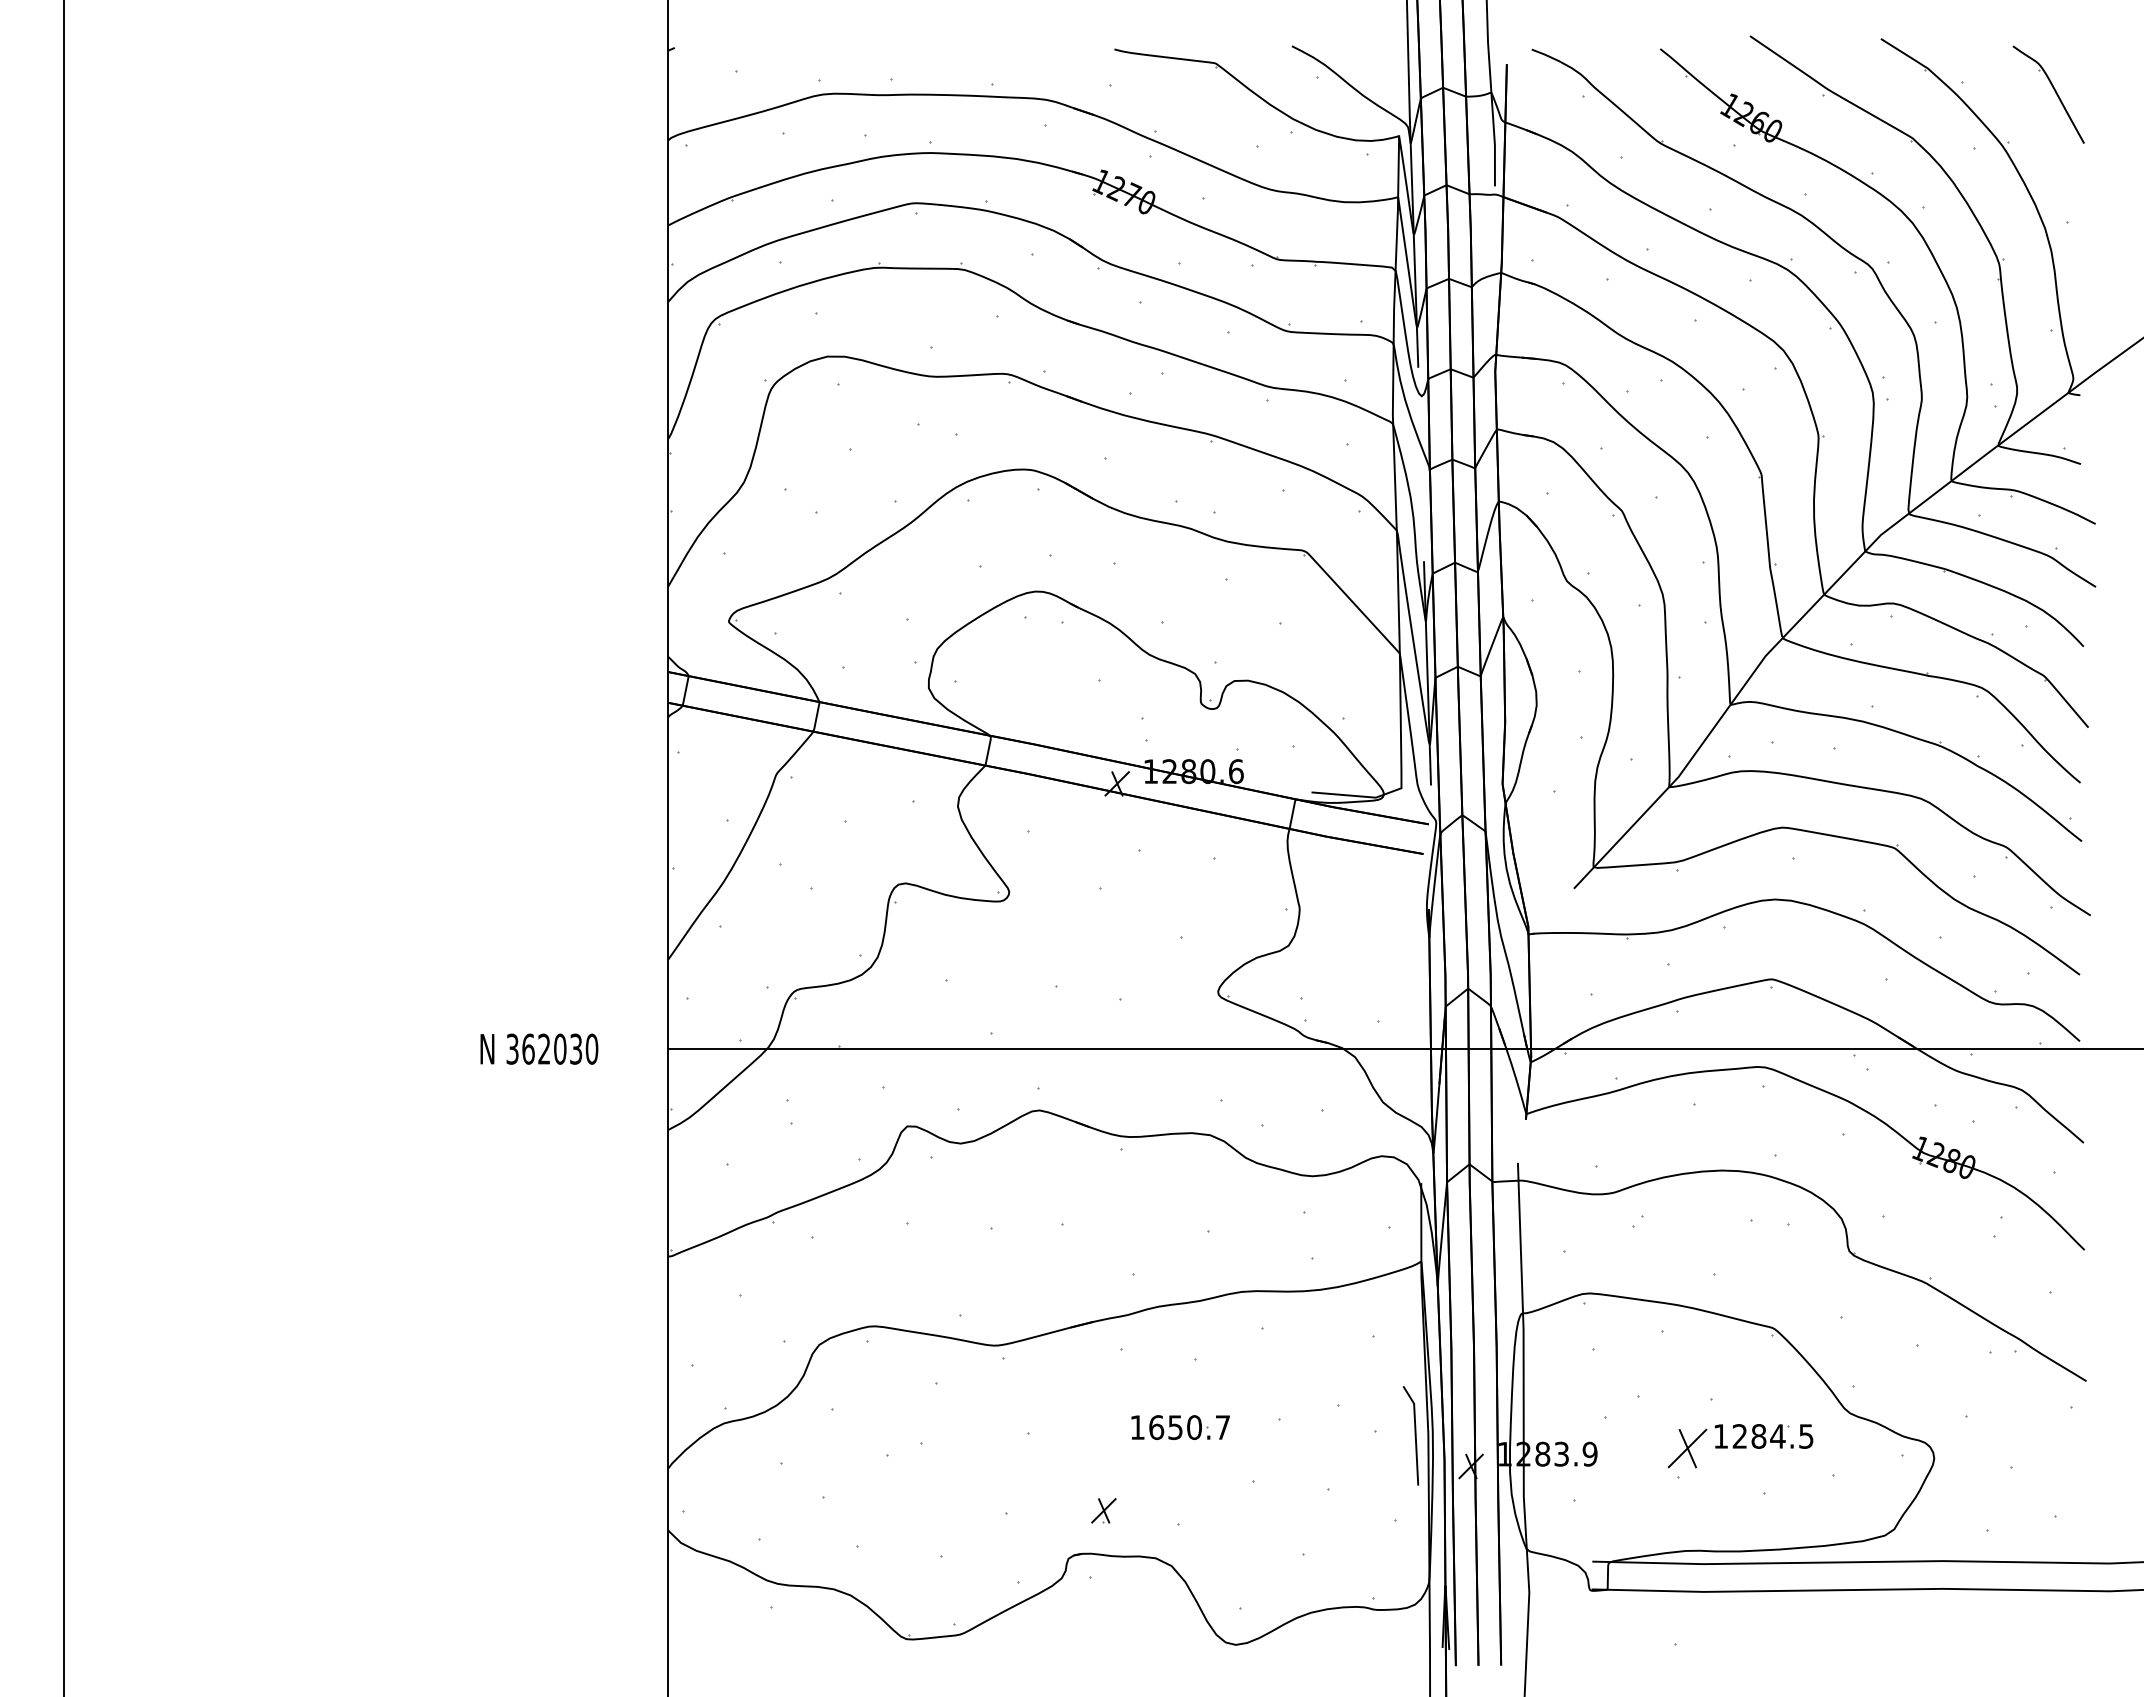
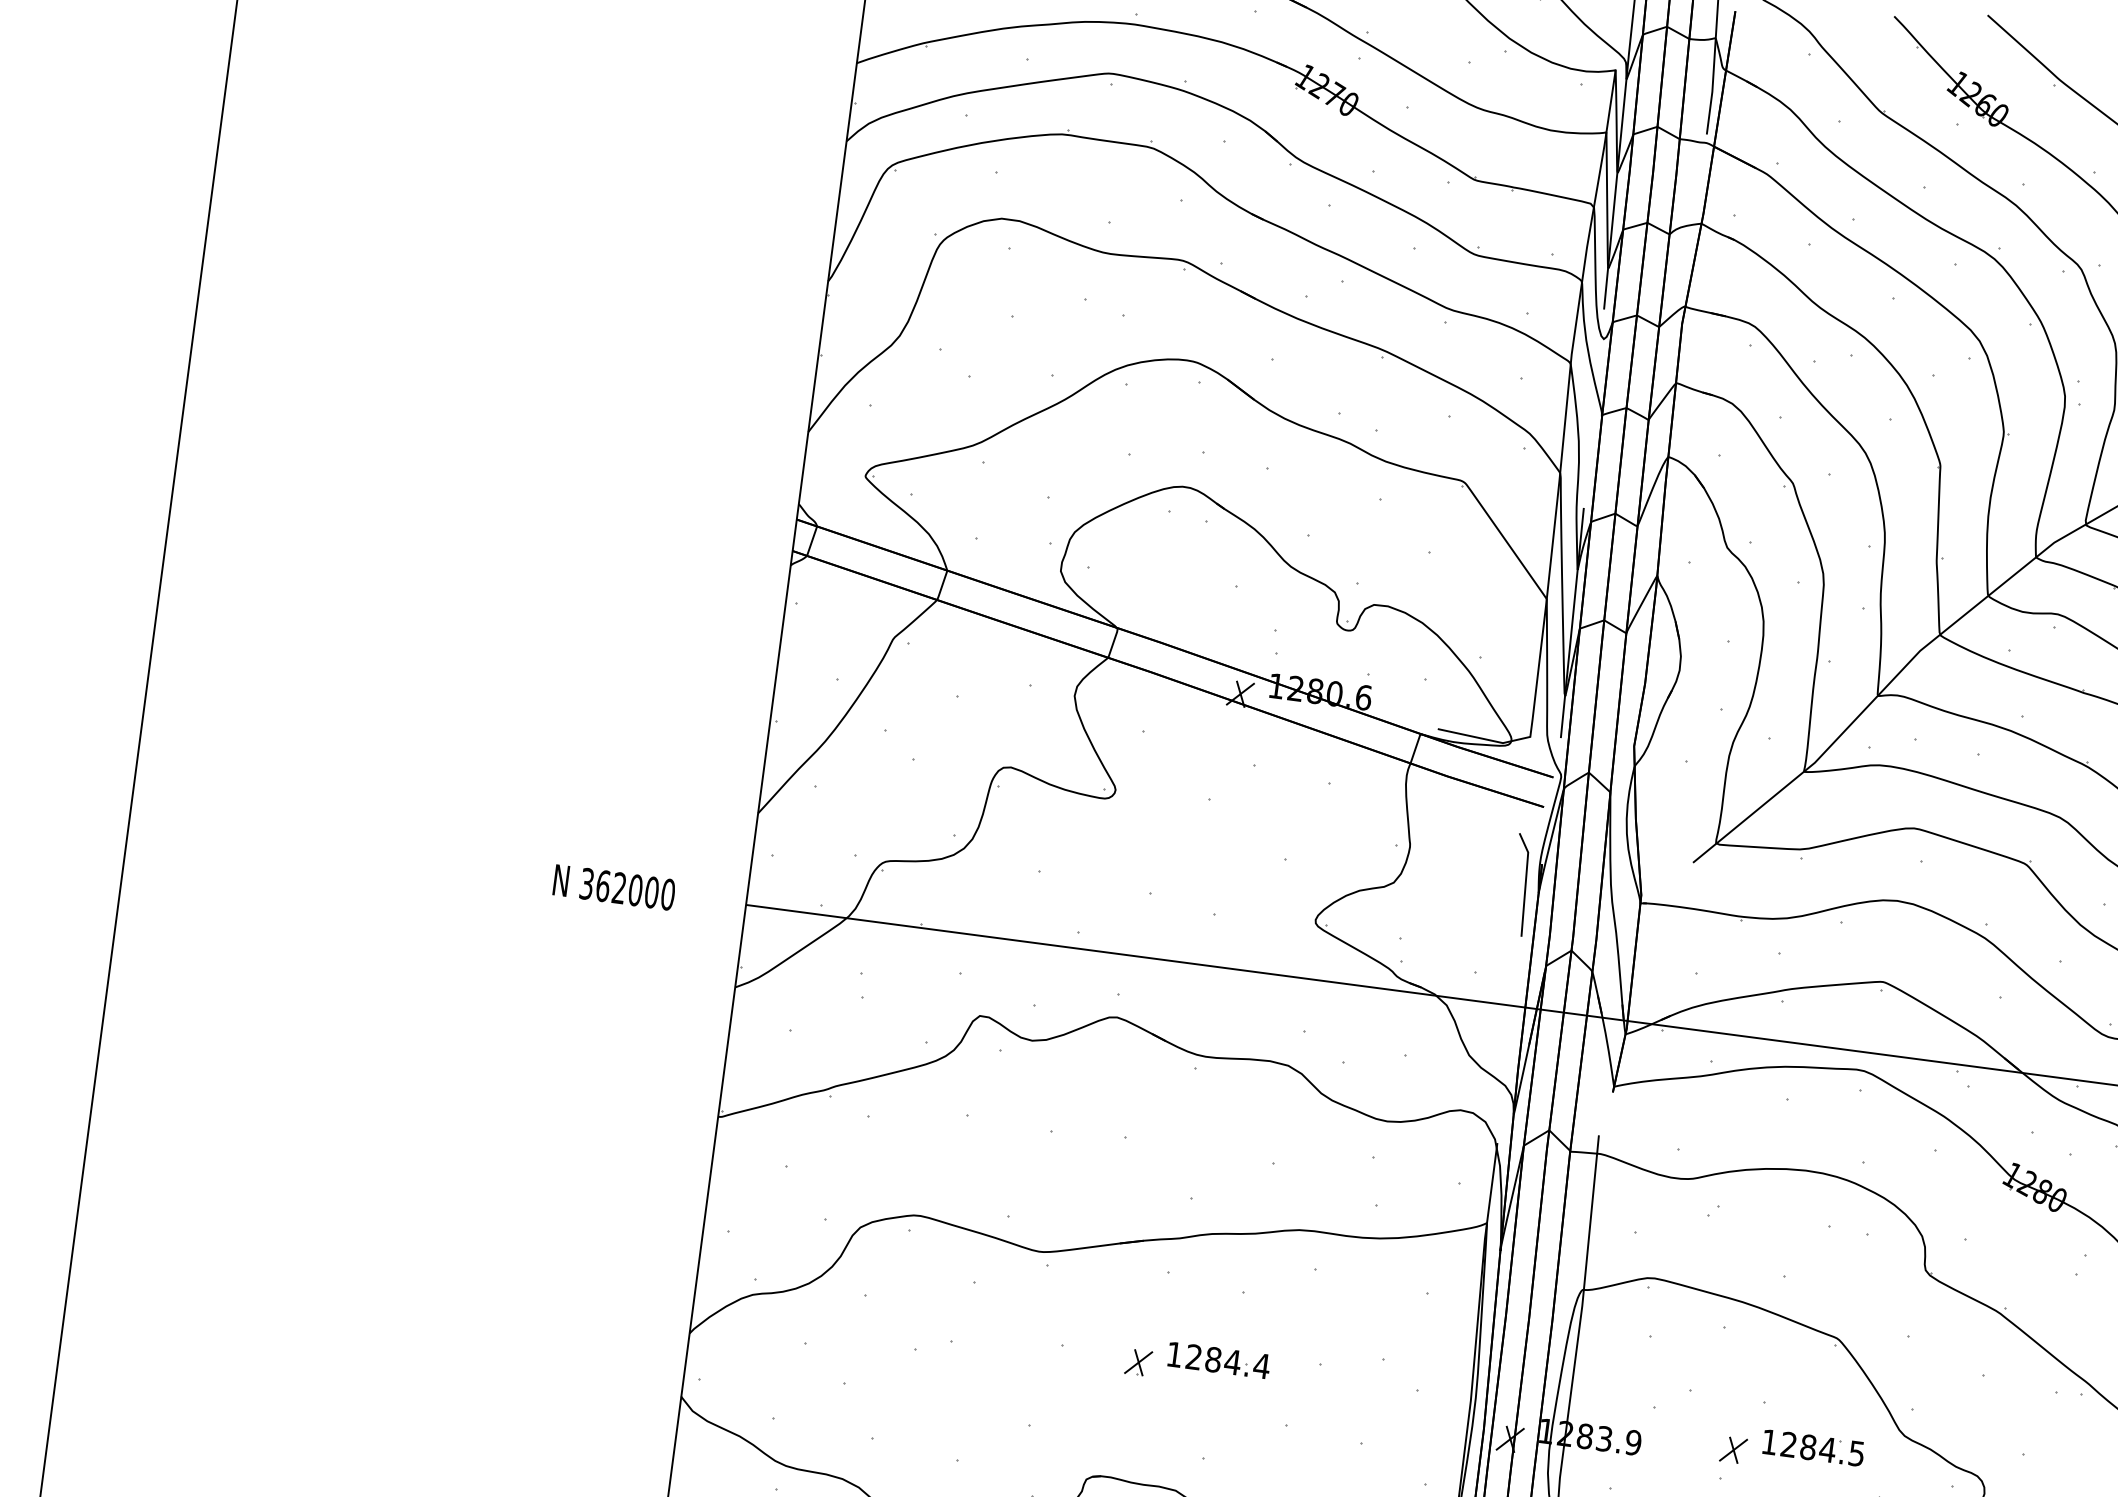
text: (576, 1048) -> (652, 891), 362030 -> 362000
text: (1189, 1427) -> (1227, 1361), 1650.7 -> 1284.4
line: (1414, 1435) -> (1524, 885), moved
part: (1686, 1448) -> (1732, 1449), size x0.62
part: (1103, 1510) -> (1138, 1362), moved

